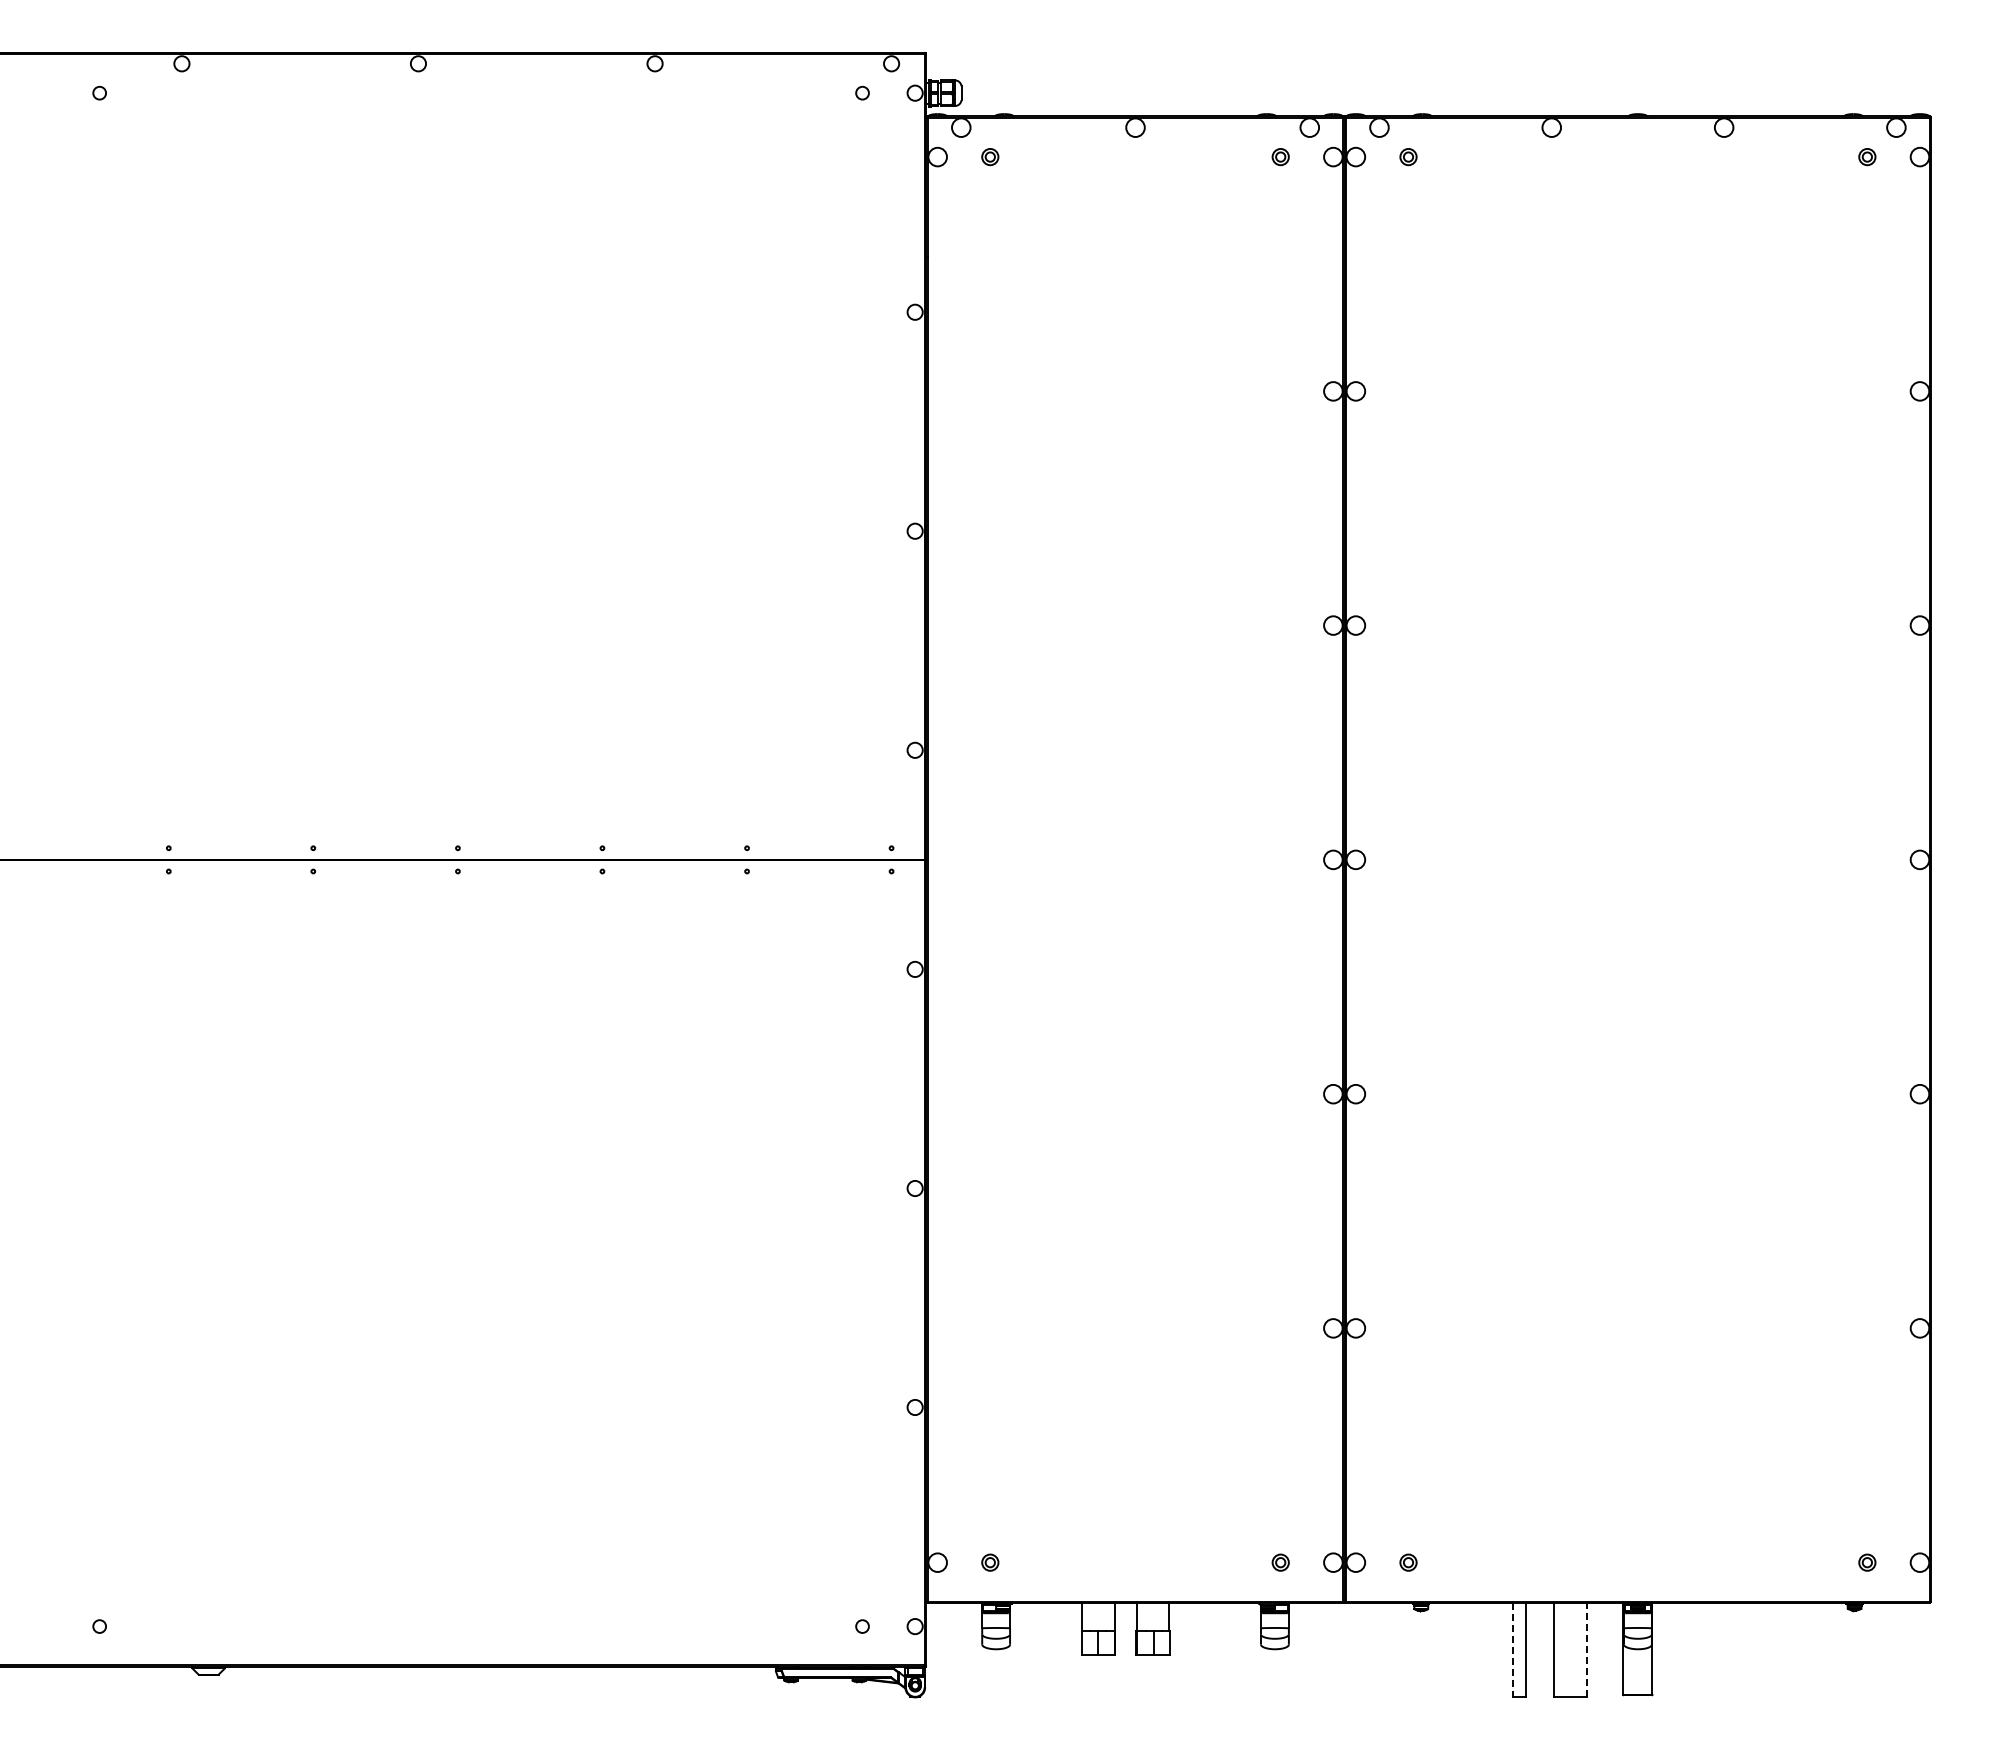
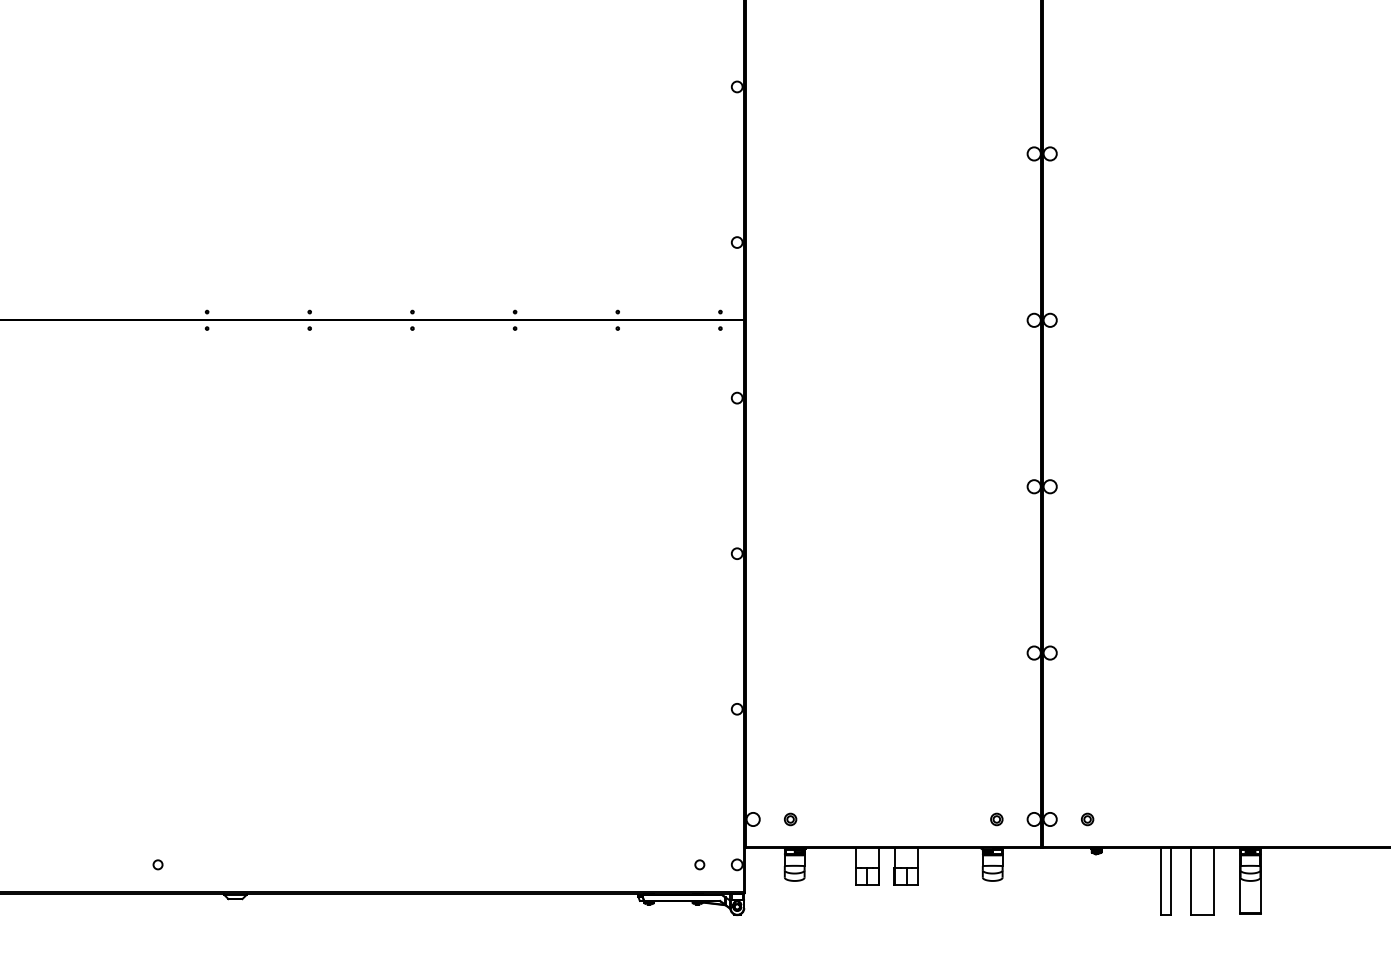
line: (1586, 1649) -> (1213, 881), dashed -> solid
line: (1512, 1650) -> (1161, 881), dashed -> solid

